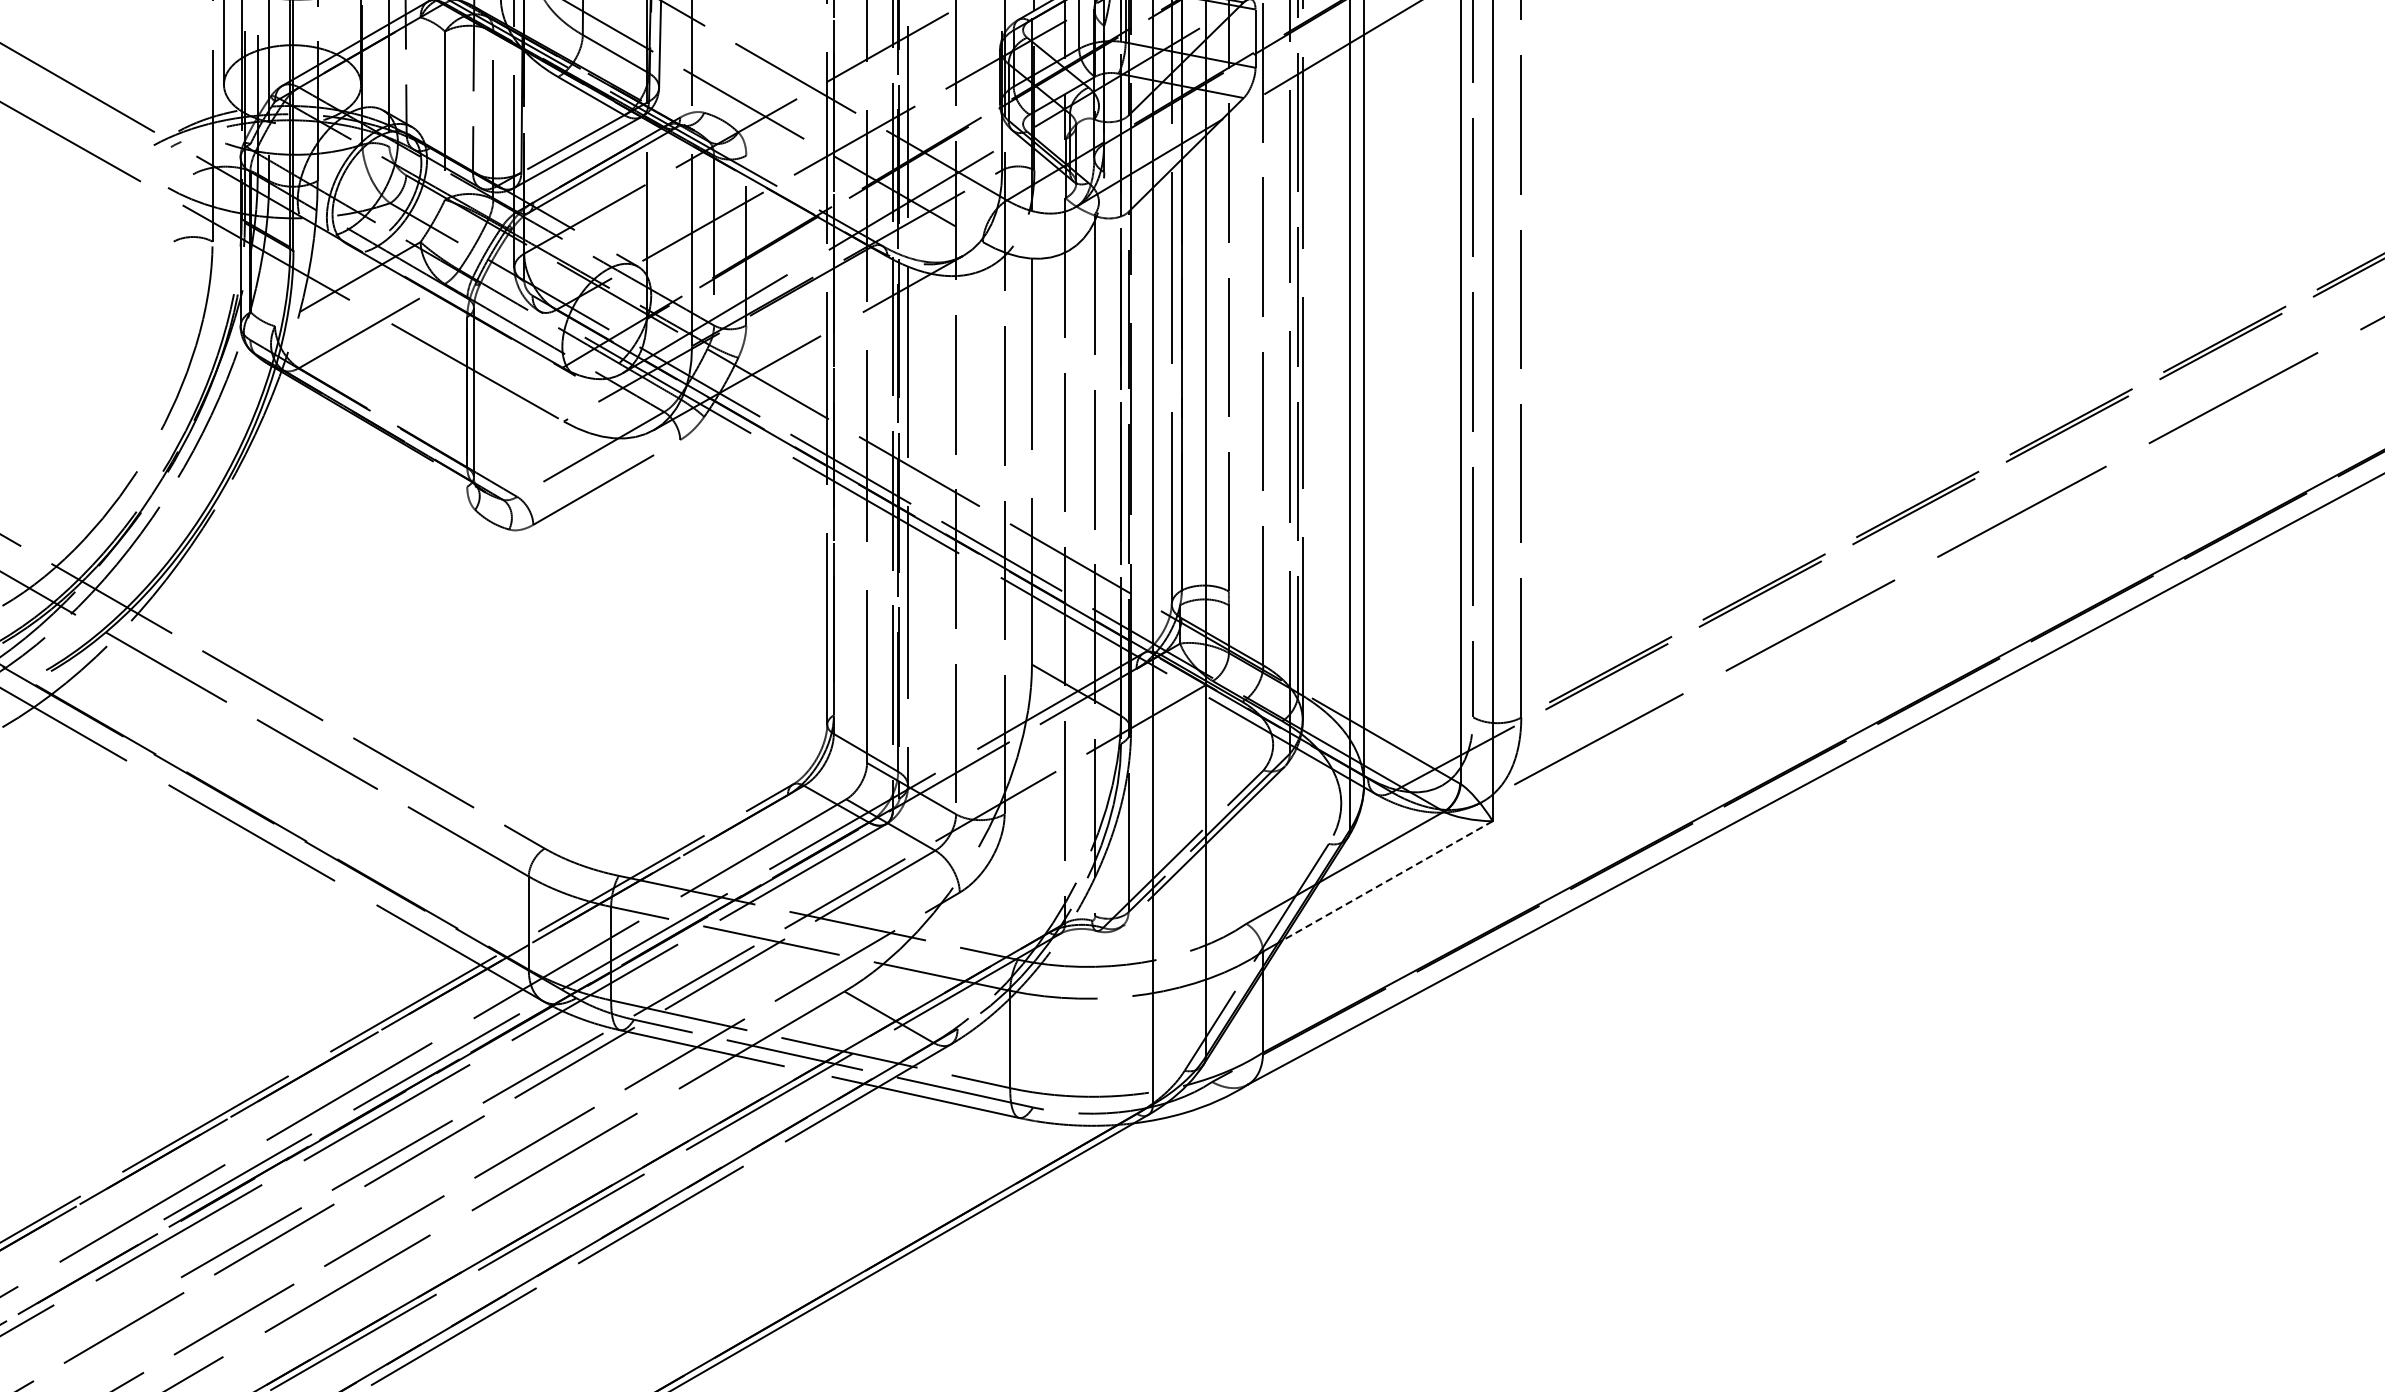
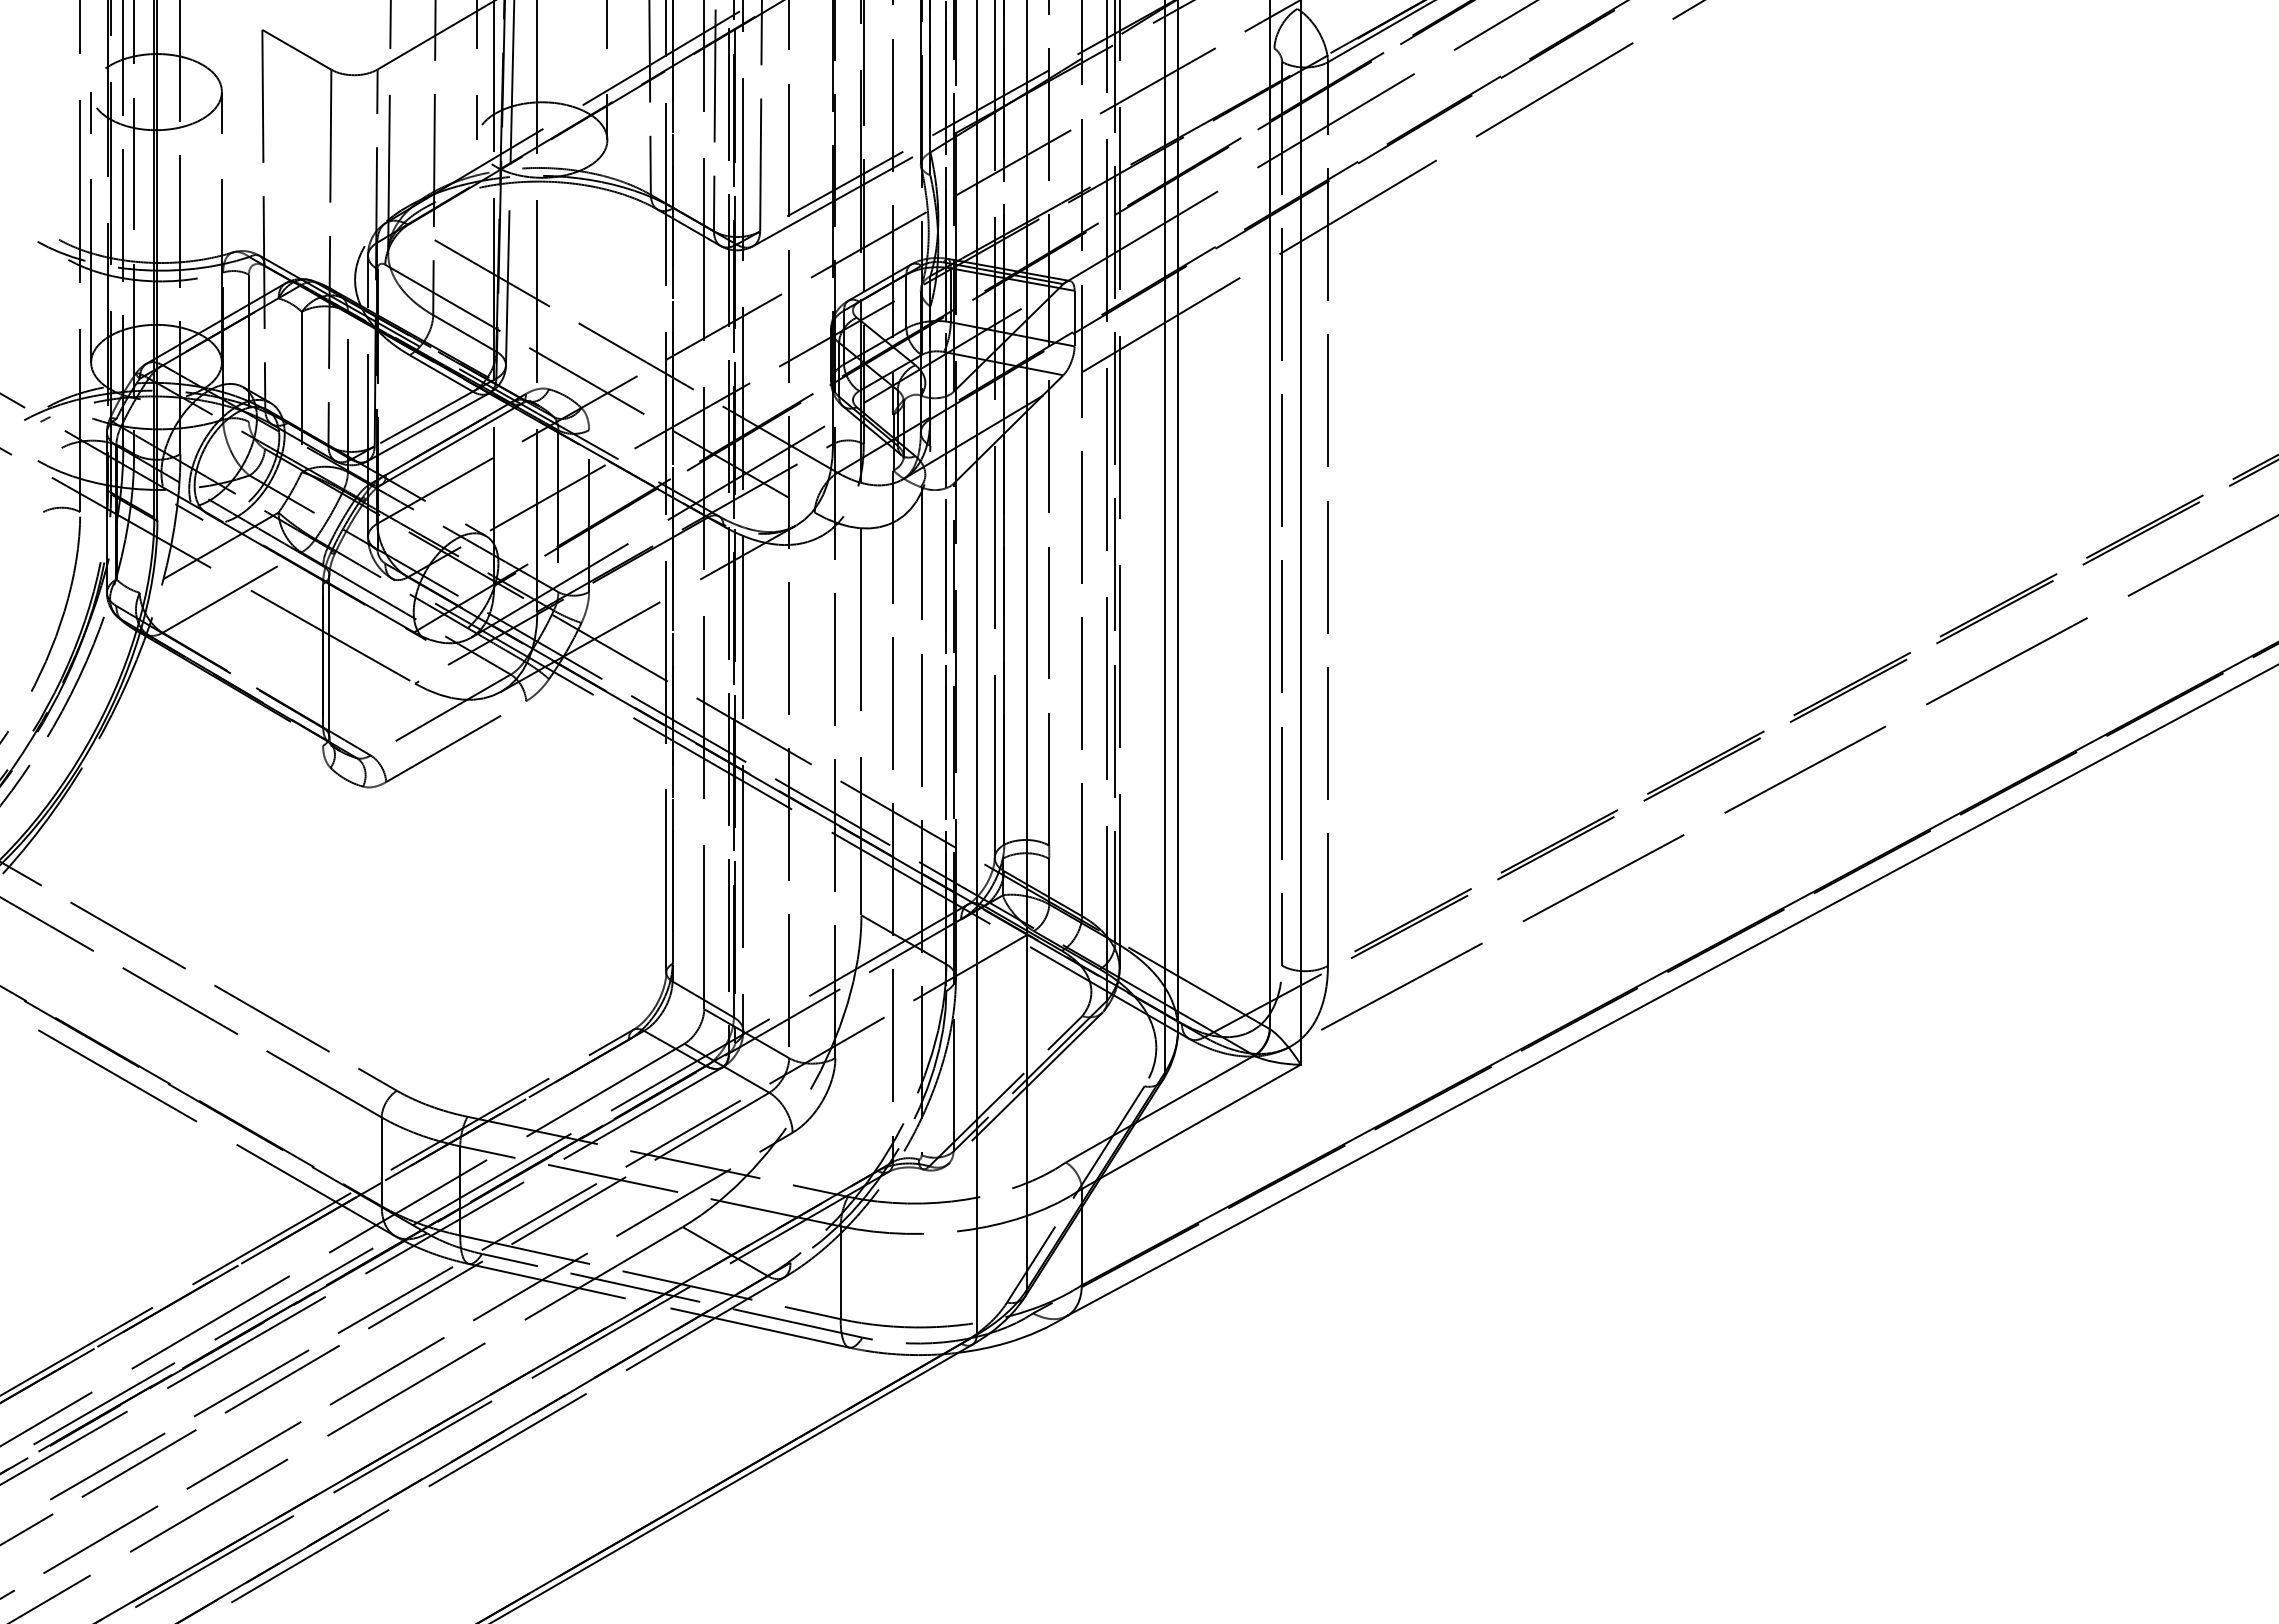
line: (327, 242) -> (189, 512), added
line: (1387, 880) -> (1200, 1121), dashed -> solid

